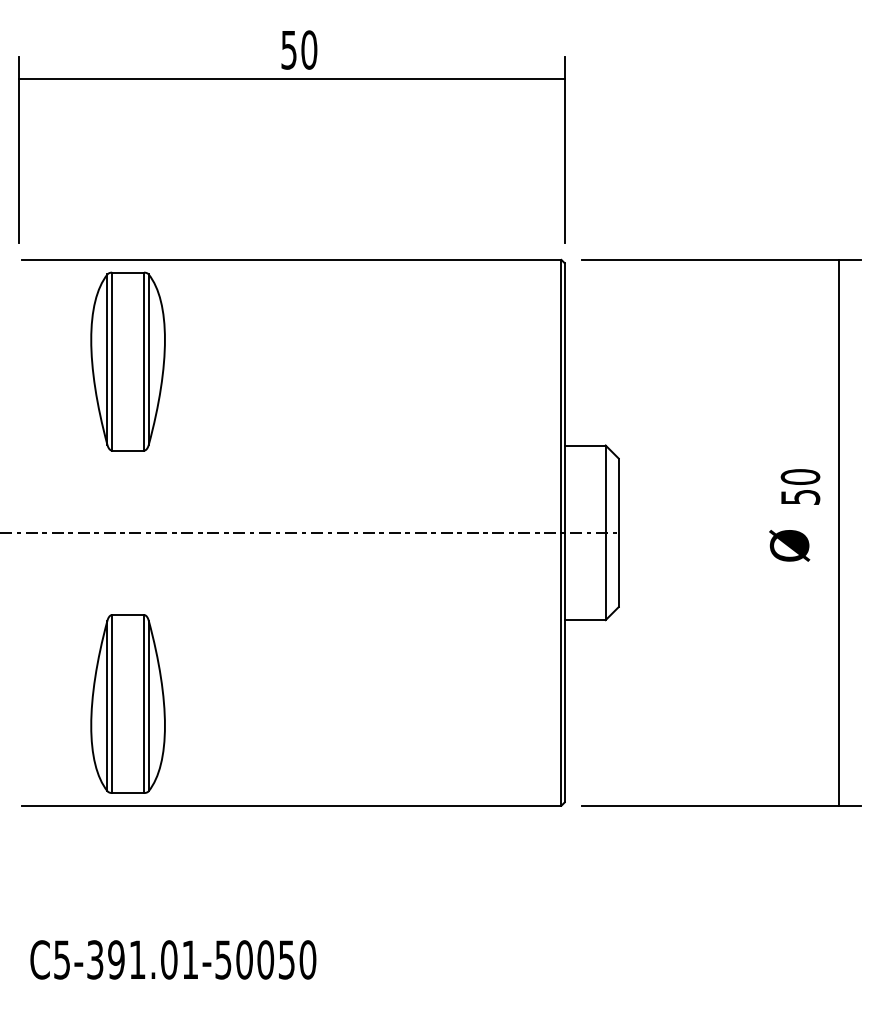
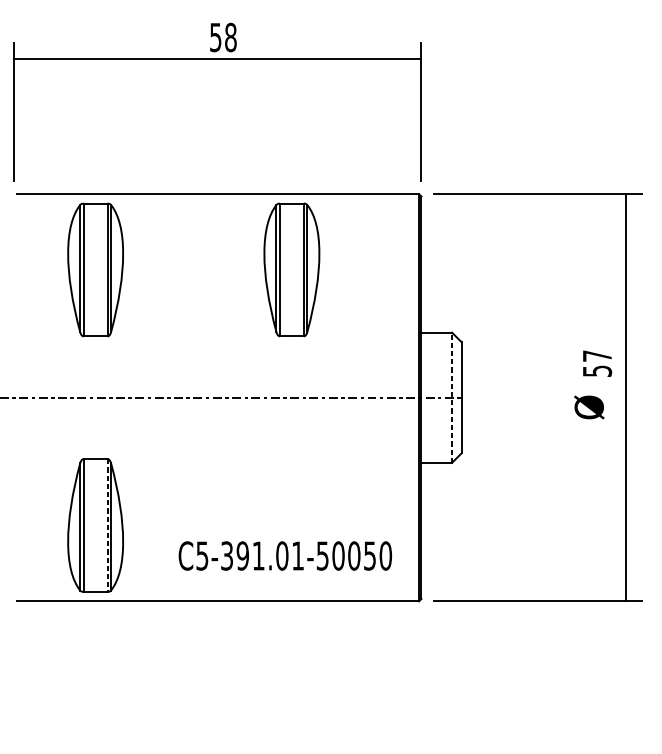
text: (309, 49) -> (231, 37), 50 -> 58
part: (390, 361) -> (291, 269), added
text: (800, 476) -> (597, 355), 50 -> 57
line: (605, 532) -> (451, 397), solid -> dashed
line: (144, 704) -> (107, 525), solid -> dashed
text: (173, 959) -> (285, 555), moved

